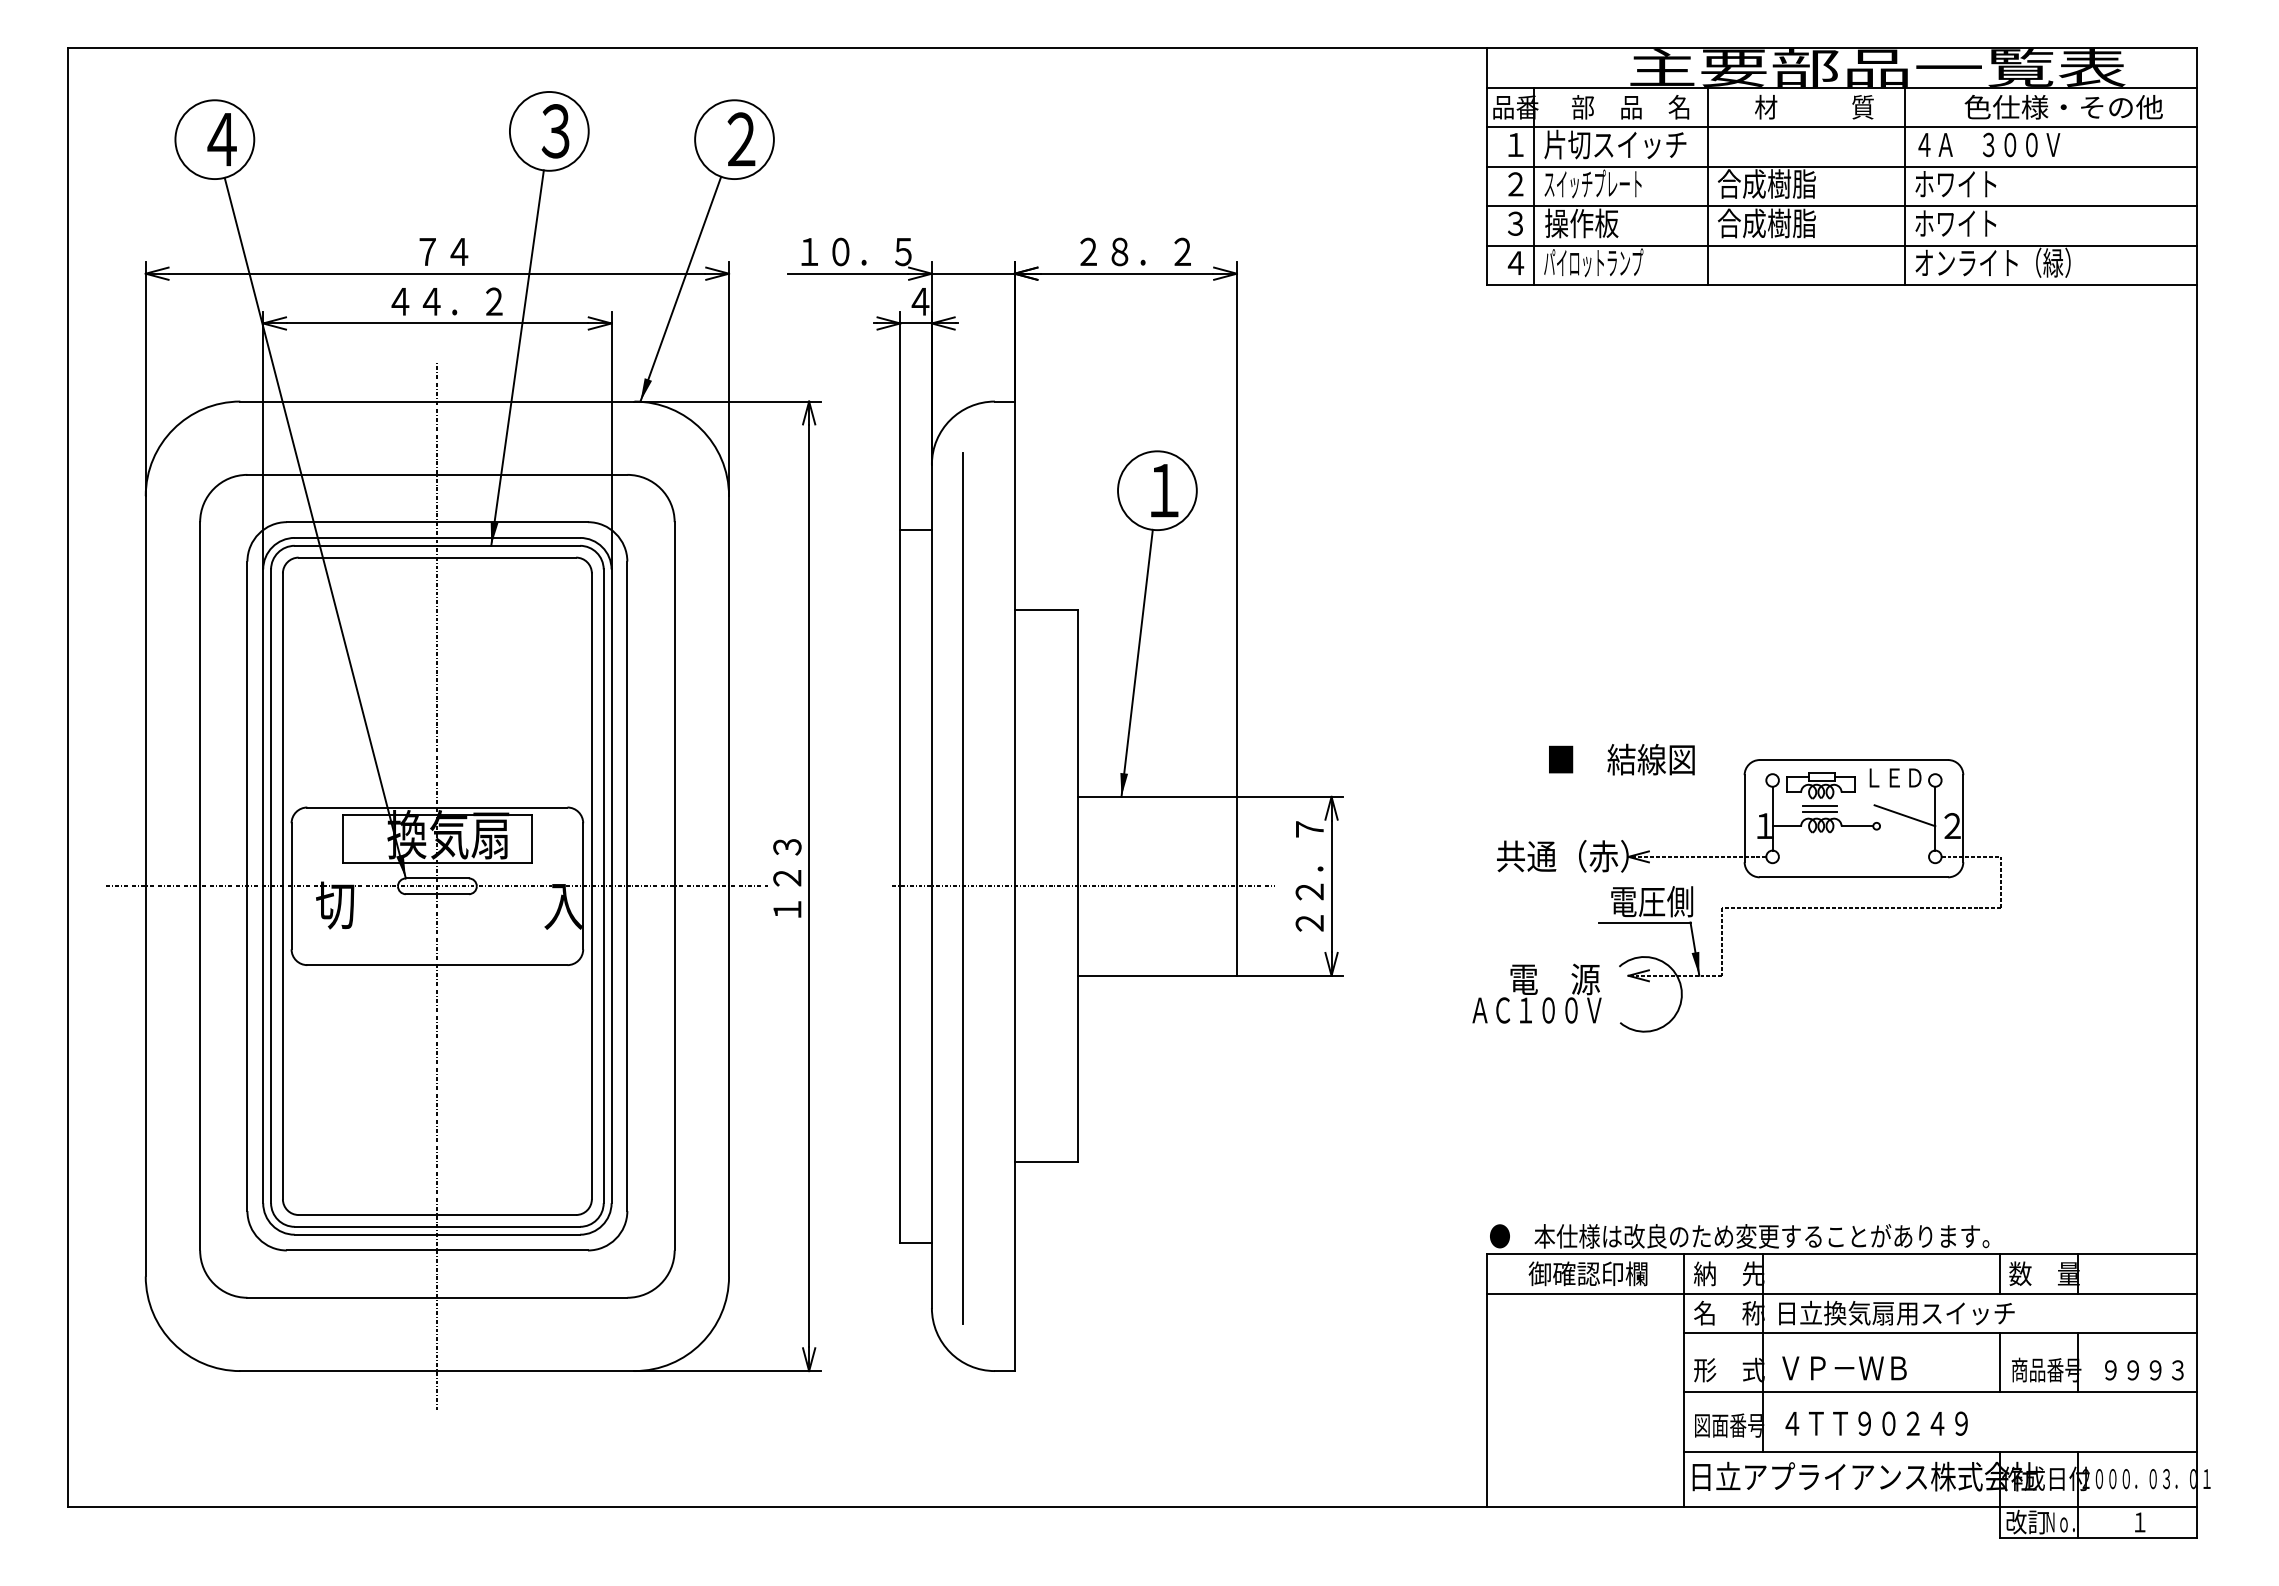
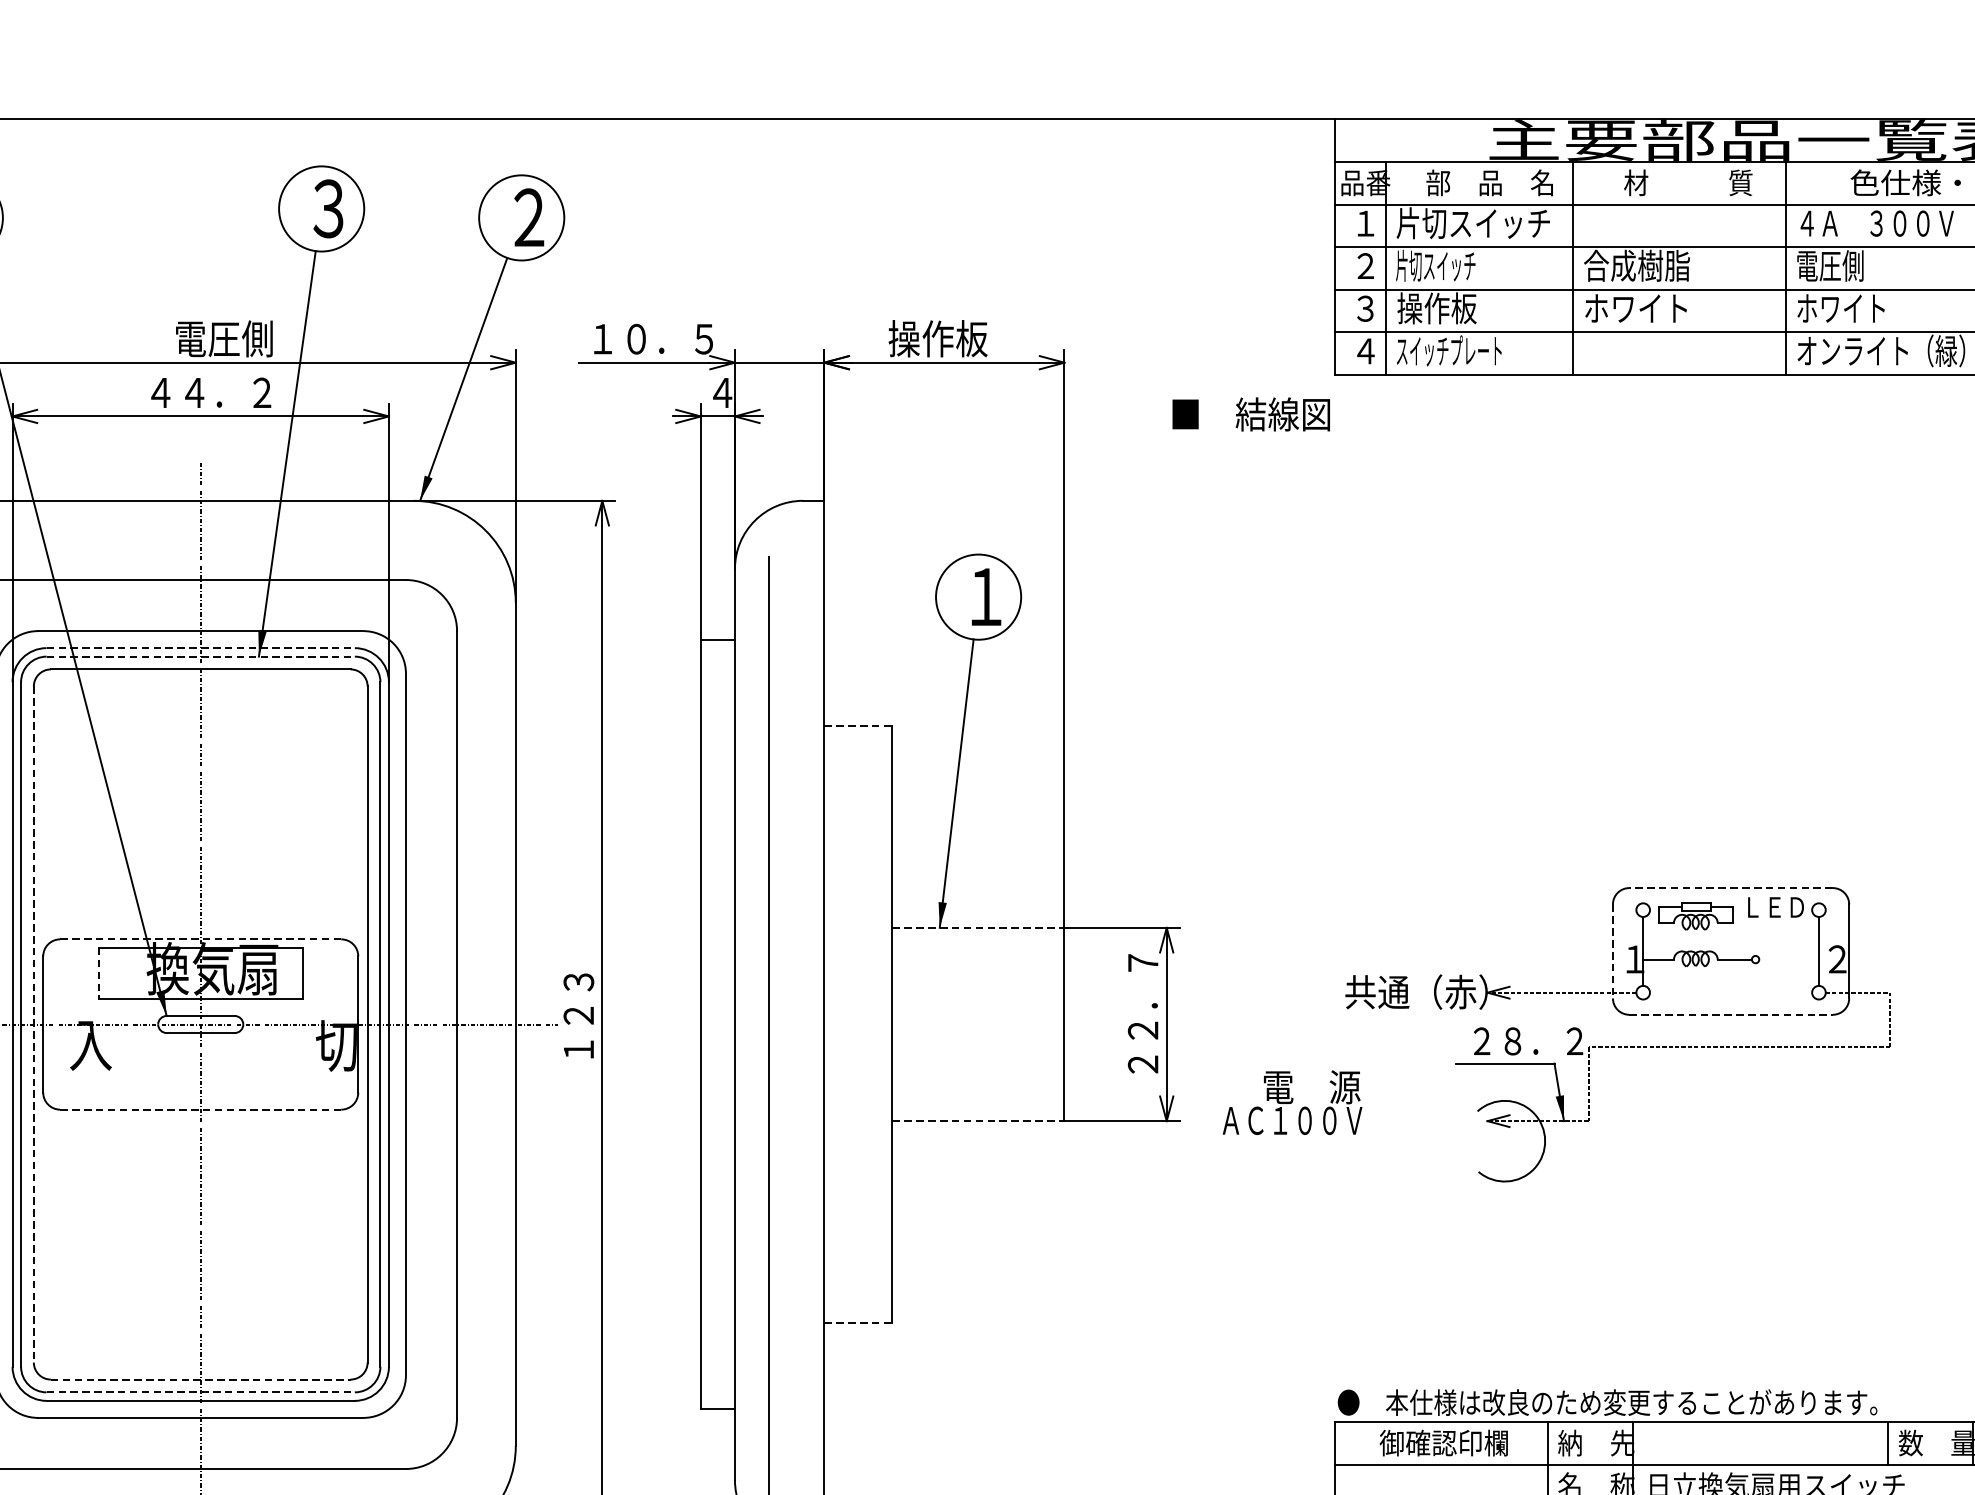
text: (1592, 183) -> (1448, 265), スイッチプレート -> 片切スイッチ
text: (1955, 183) -> (1840, 265), ホワイト -> 電圧側
text: (1766, 223) -> (1636, 308), 合成樹脂 -> ホワイト
text: (458, 251) -> (223, 338), ７４ -> 電圧側
text: (1132, 251) -> (951, 338), ２８．２ -> 操作板
text: (1593, 262) -> (1449, 350), パイロットランプ -> スイッチプレート
line: (437, 537) -> (200, 647), solid -> dashed
line: (437, 545) -> (200, 656), solid -> dashed
line: (1046, 610) -> (858, 726), solid -> dashed
text: (1621, 759) -> (1250, 414), moved
line: (1853, 760) -> (1730, 888), solid -> dashed
line: (1157, 796) -> (978, 927), solid -> dashed
line: (1819, 805) -> (1693, 937), removed
line: (437, 807) -> (200, 939), solid -> dashed
line: (1819, 811) -> (1693, 943), removed
line: (1904, 815) -> (1785, 947), removed
line: (1744, 818) -> (1612, 951), solid -> dashed
line: (342, 839) -> (98, 973), solid -> dashed
line: (1854, 877) -> (1731, 1014), solid -> dashed
line: (282, 886) -> (33, 1024), solid -> dashed
line: (1083, 886) -> (898, 1024), removed
text: (1663, 901) -> (1525, 1040), 電圧側 -> ２８．２
text: (335, 905) -> (90, 1045), 切 -> 入
text: (562, 906) -> (335, 1046), 入 -> 切
line: (437, 965) -> (200, 1110), solid -> dashed
line: (1157, 975) -> (978, 1120), solid -> dashed
text: (1536, 993) -> (1291, 1102), moved
line: (1046, 1162) -> (858, 1322), solid -> dashed
line: (437, 1215) -> (200, 1380), solid -> dashed
line: (437, 1226) -> (200, 1391), solid -> dashed

